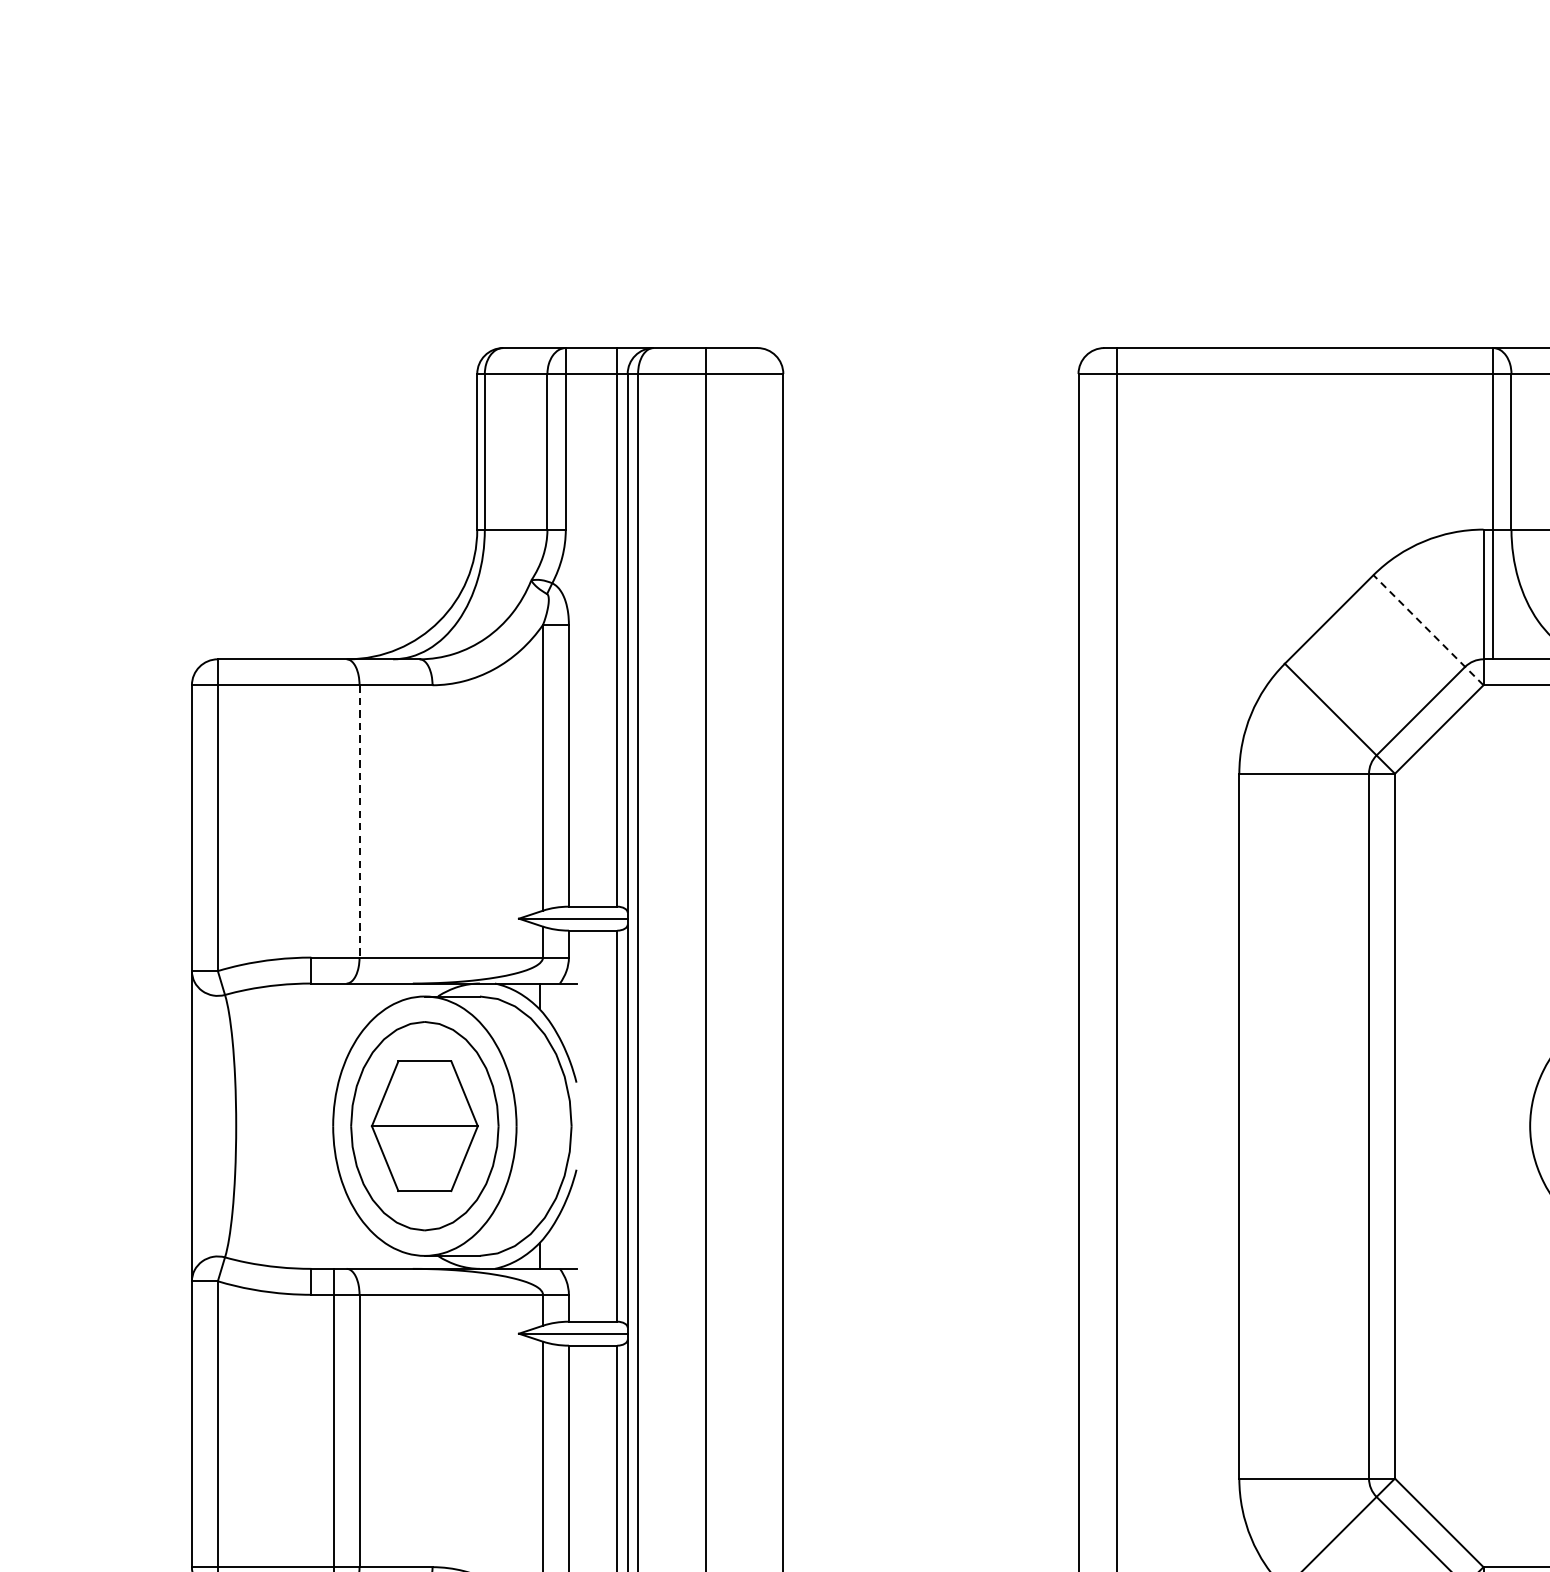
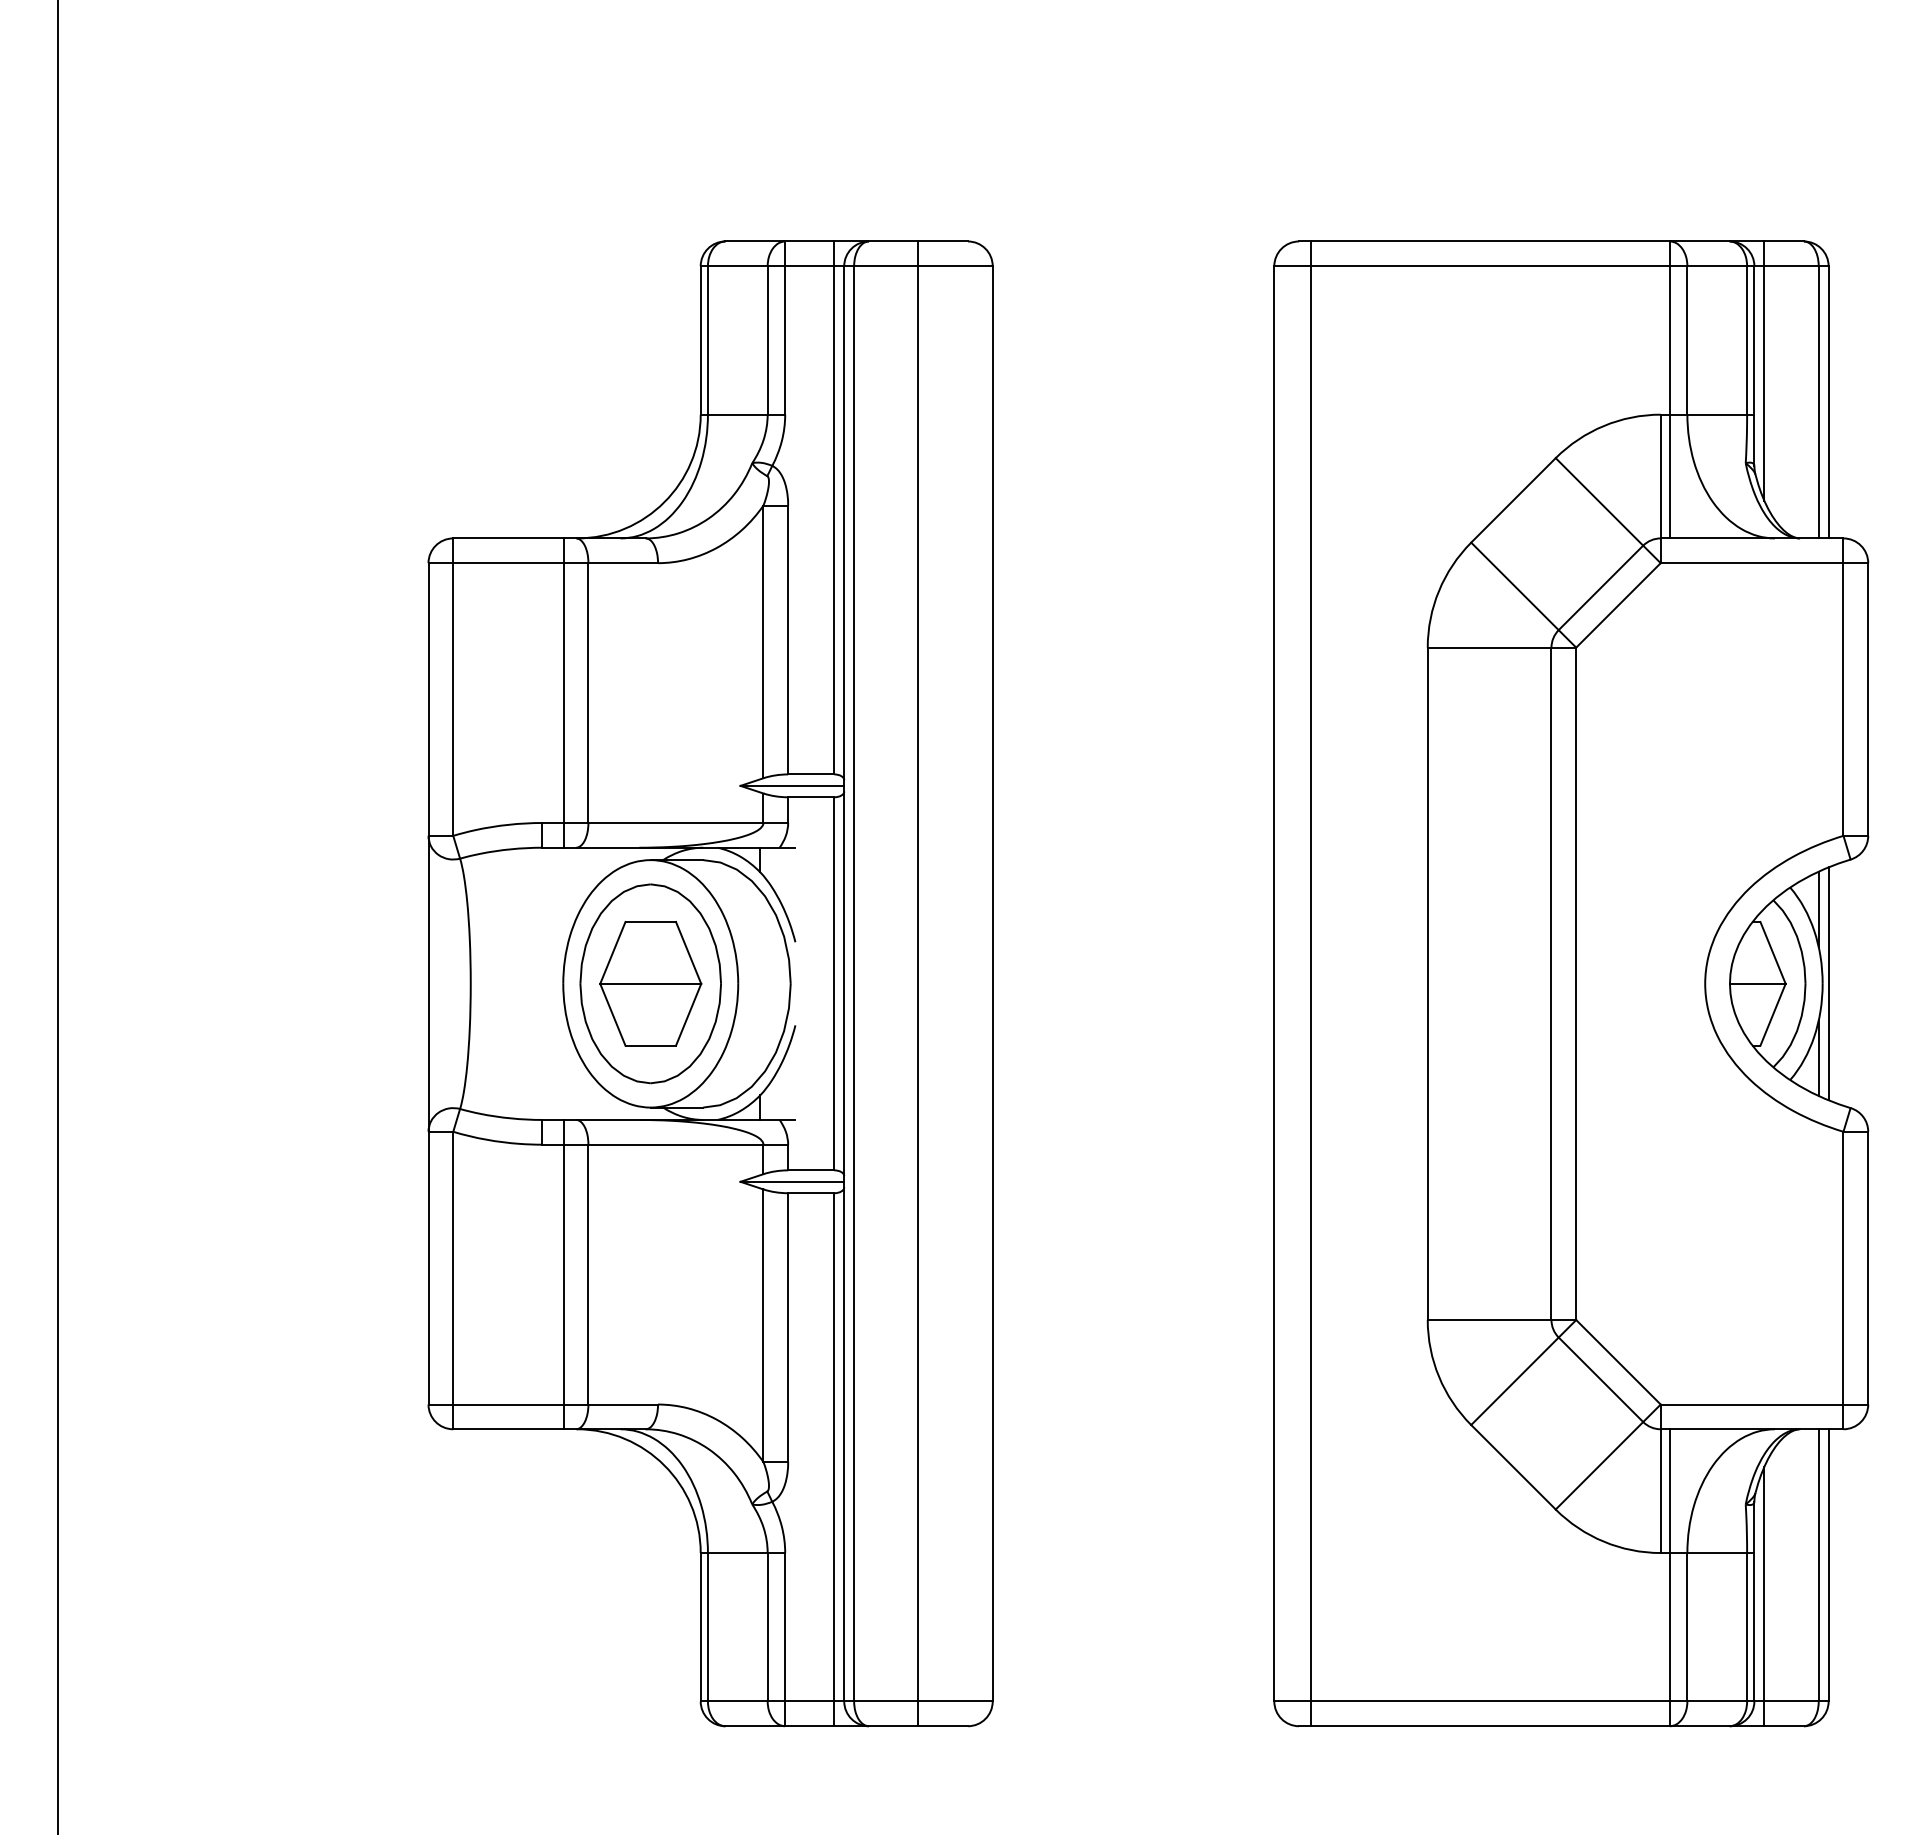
line: (1427, 630) -> (1607, 510), dashed -> solid
line: (333, 820) -> (563, 692), added
line: (359, 821) -> (588, 693), dashed -> solid

